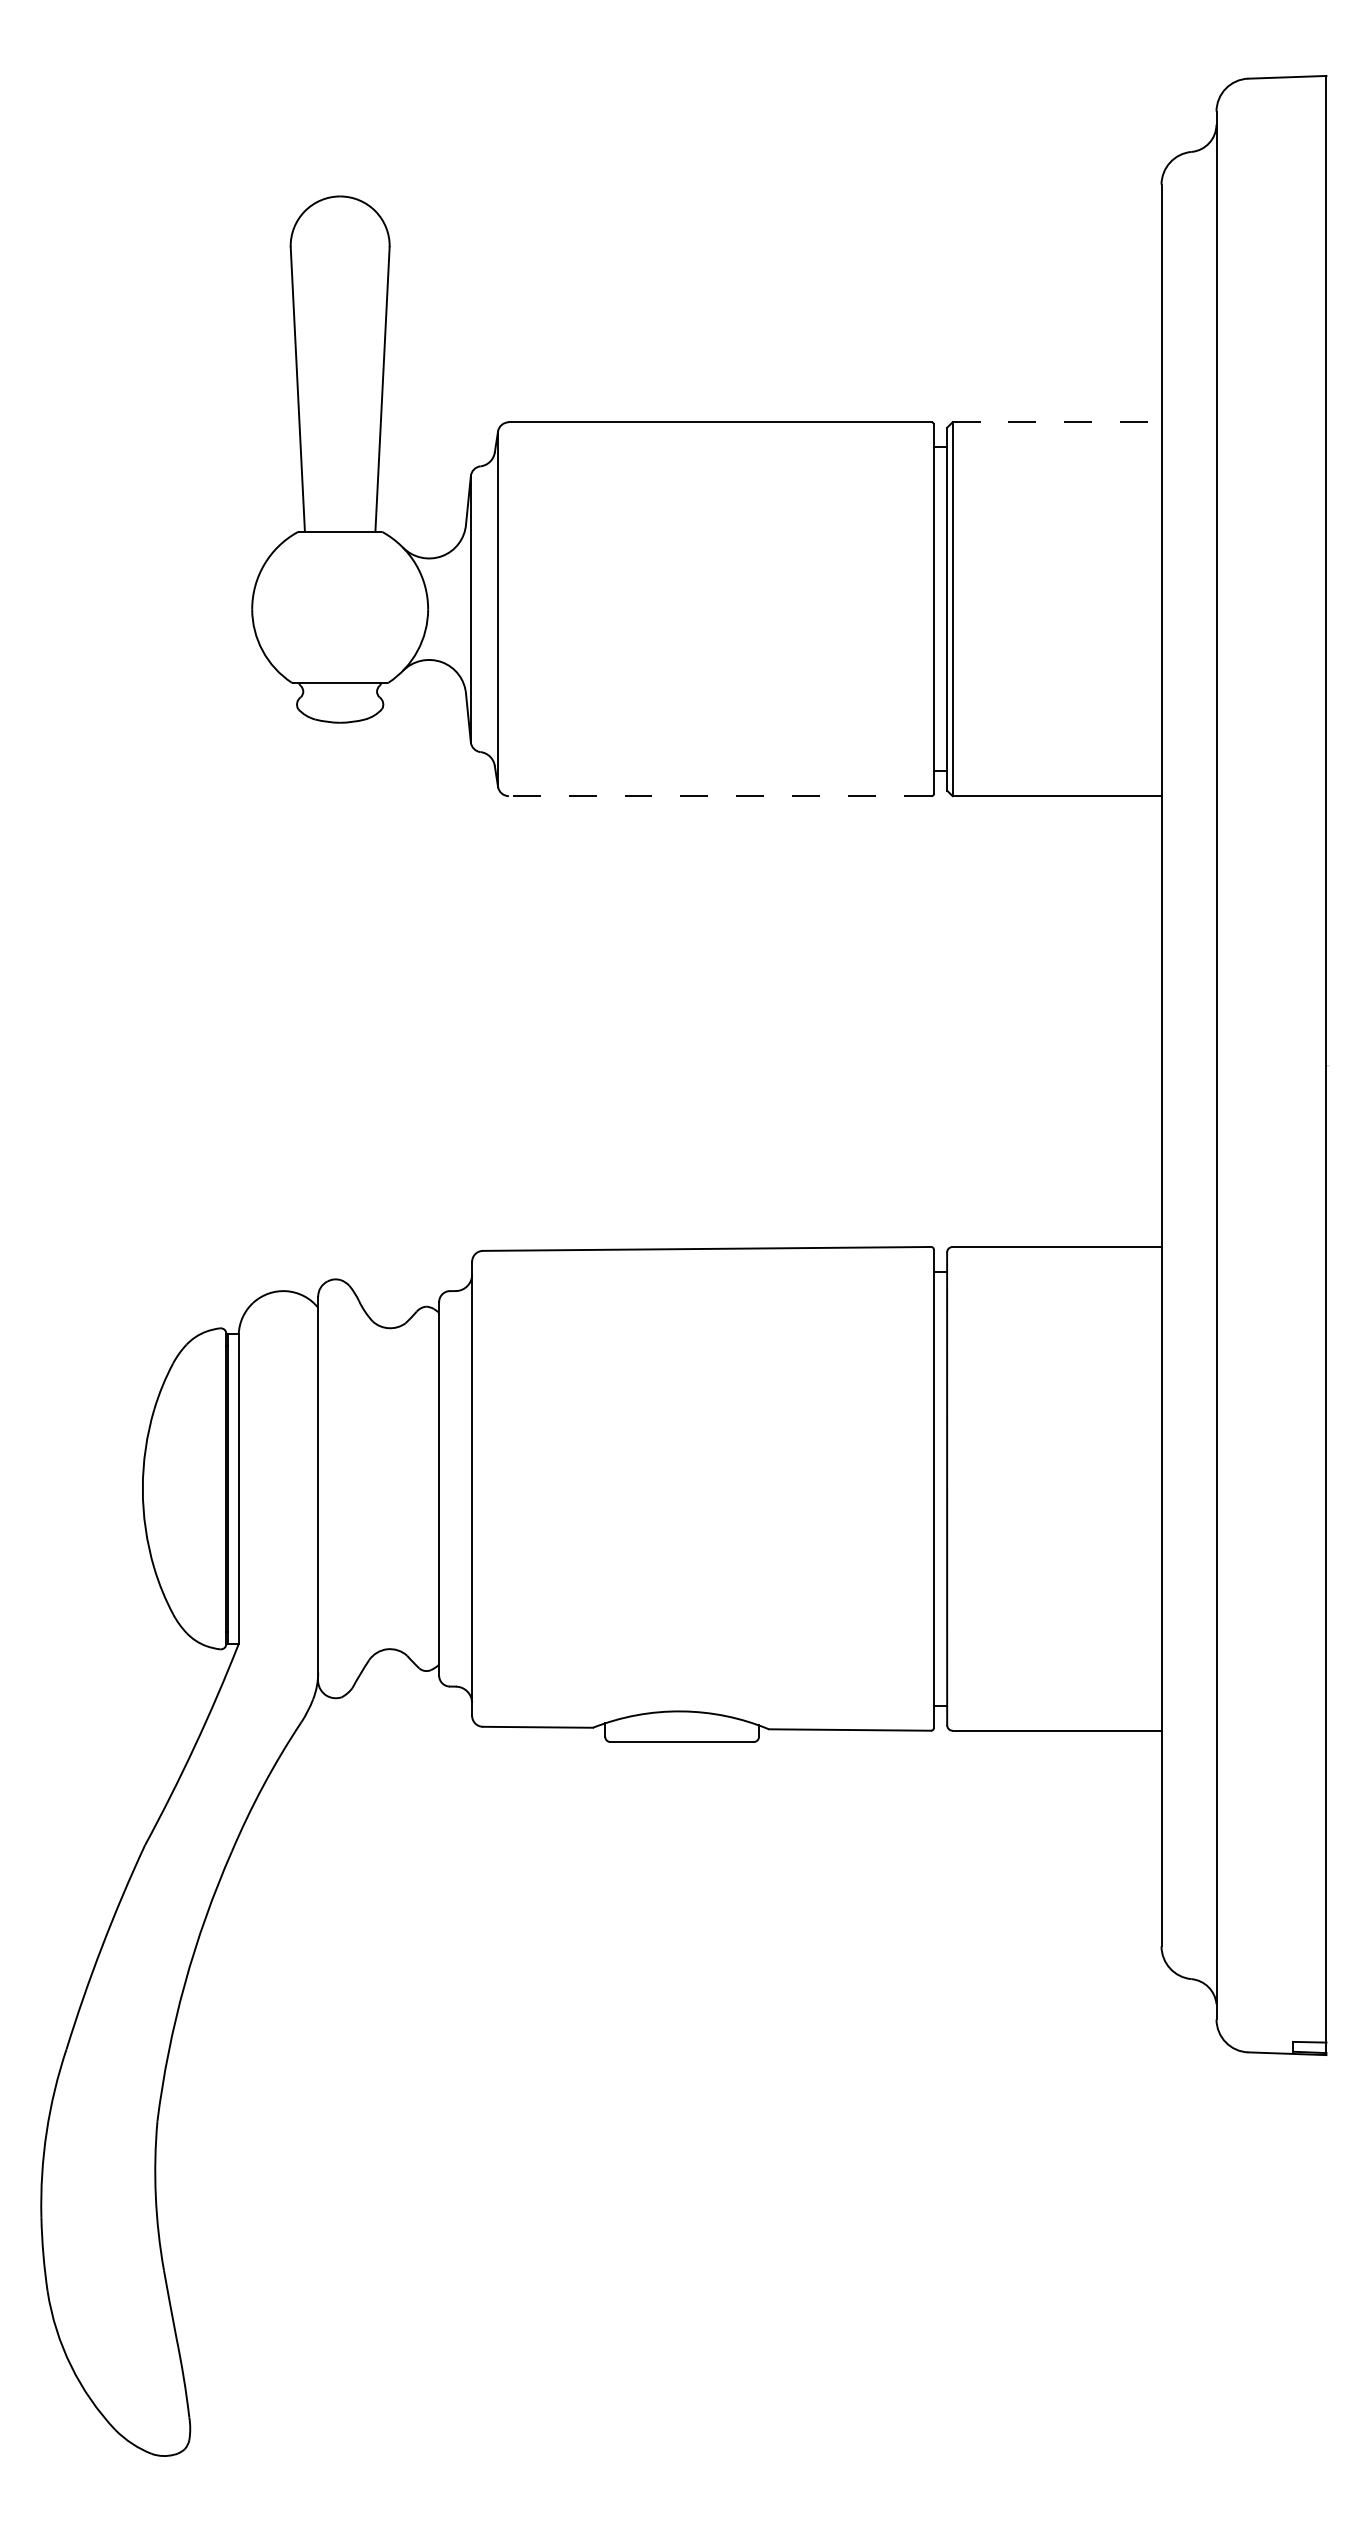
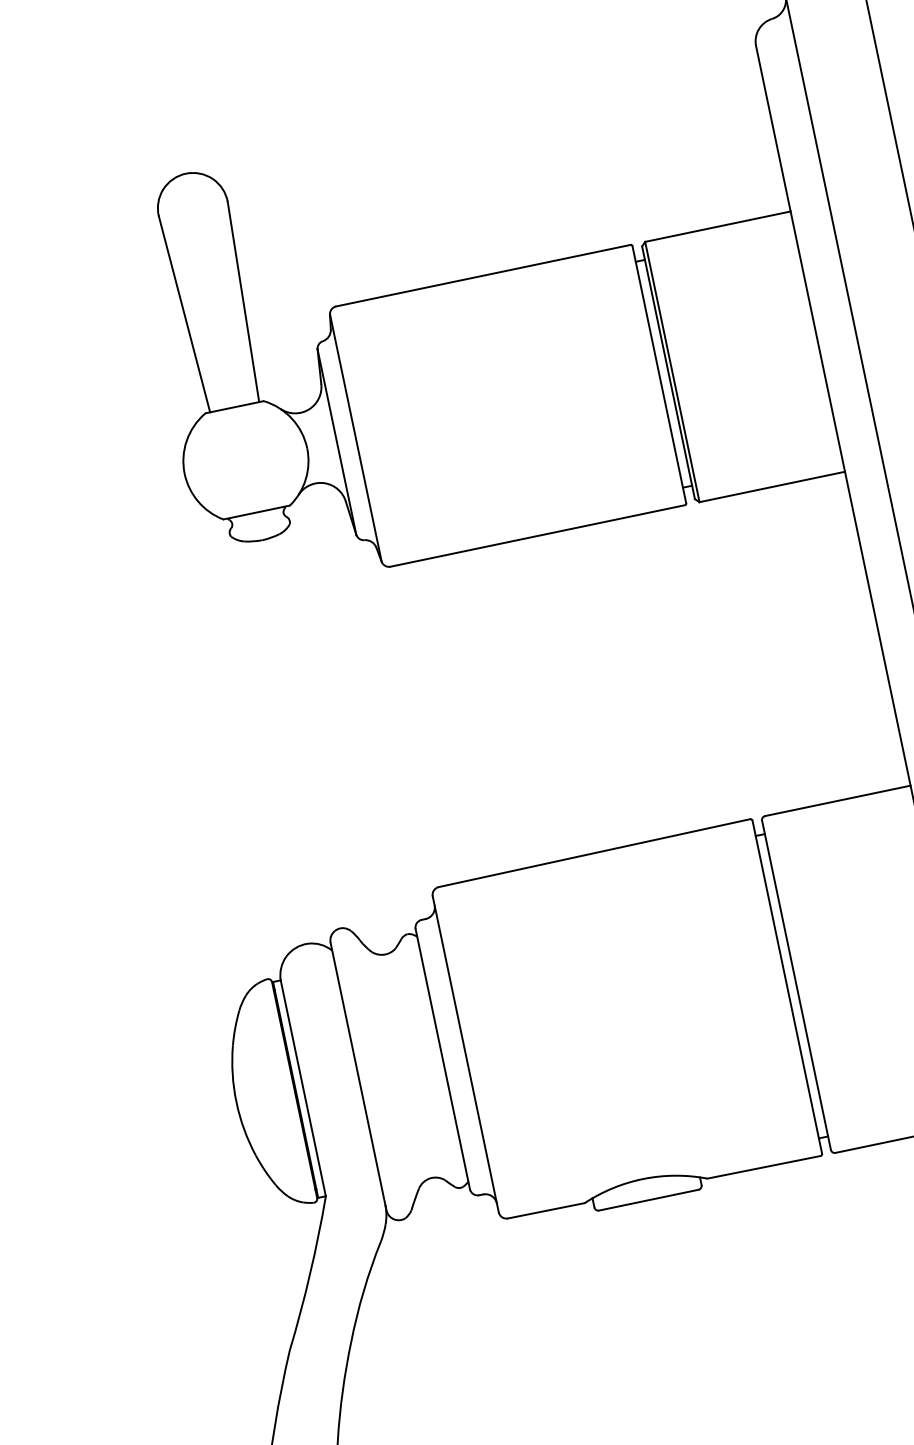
line: (1057, 422) -> (718, 226), dashed -> solid
line: (719, 796) -> (537, 536), dashed -> solid

